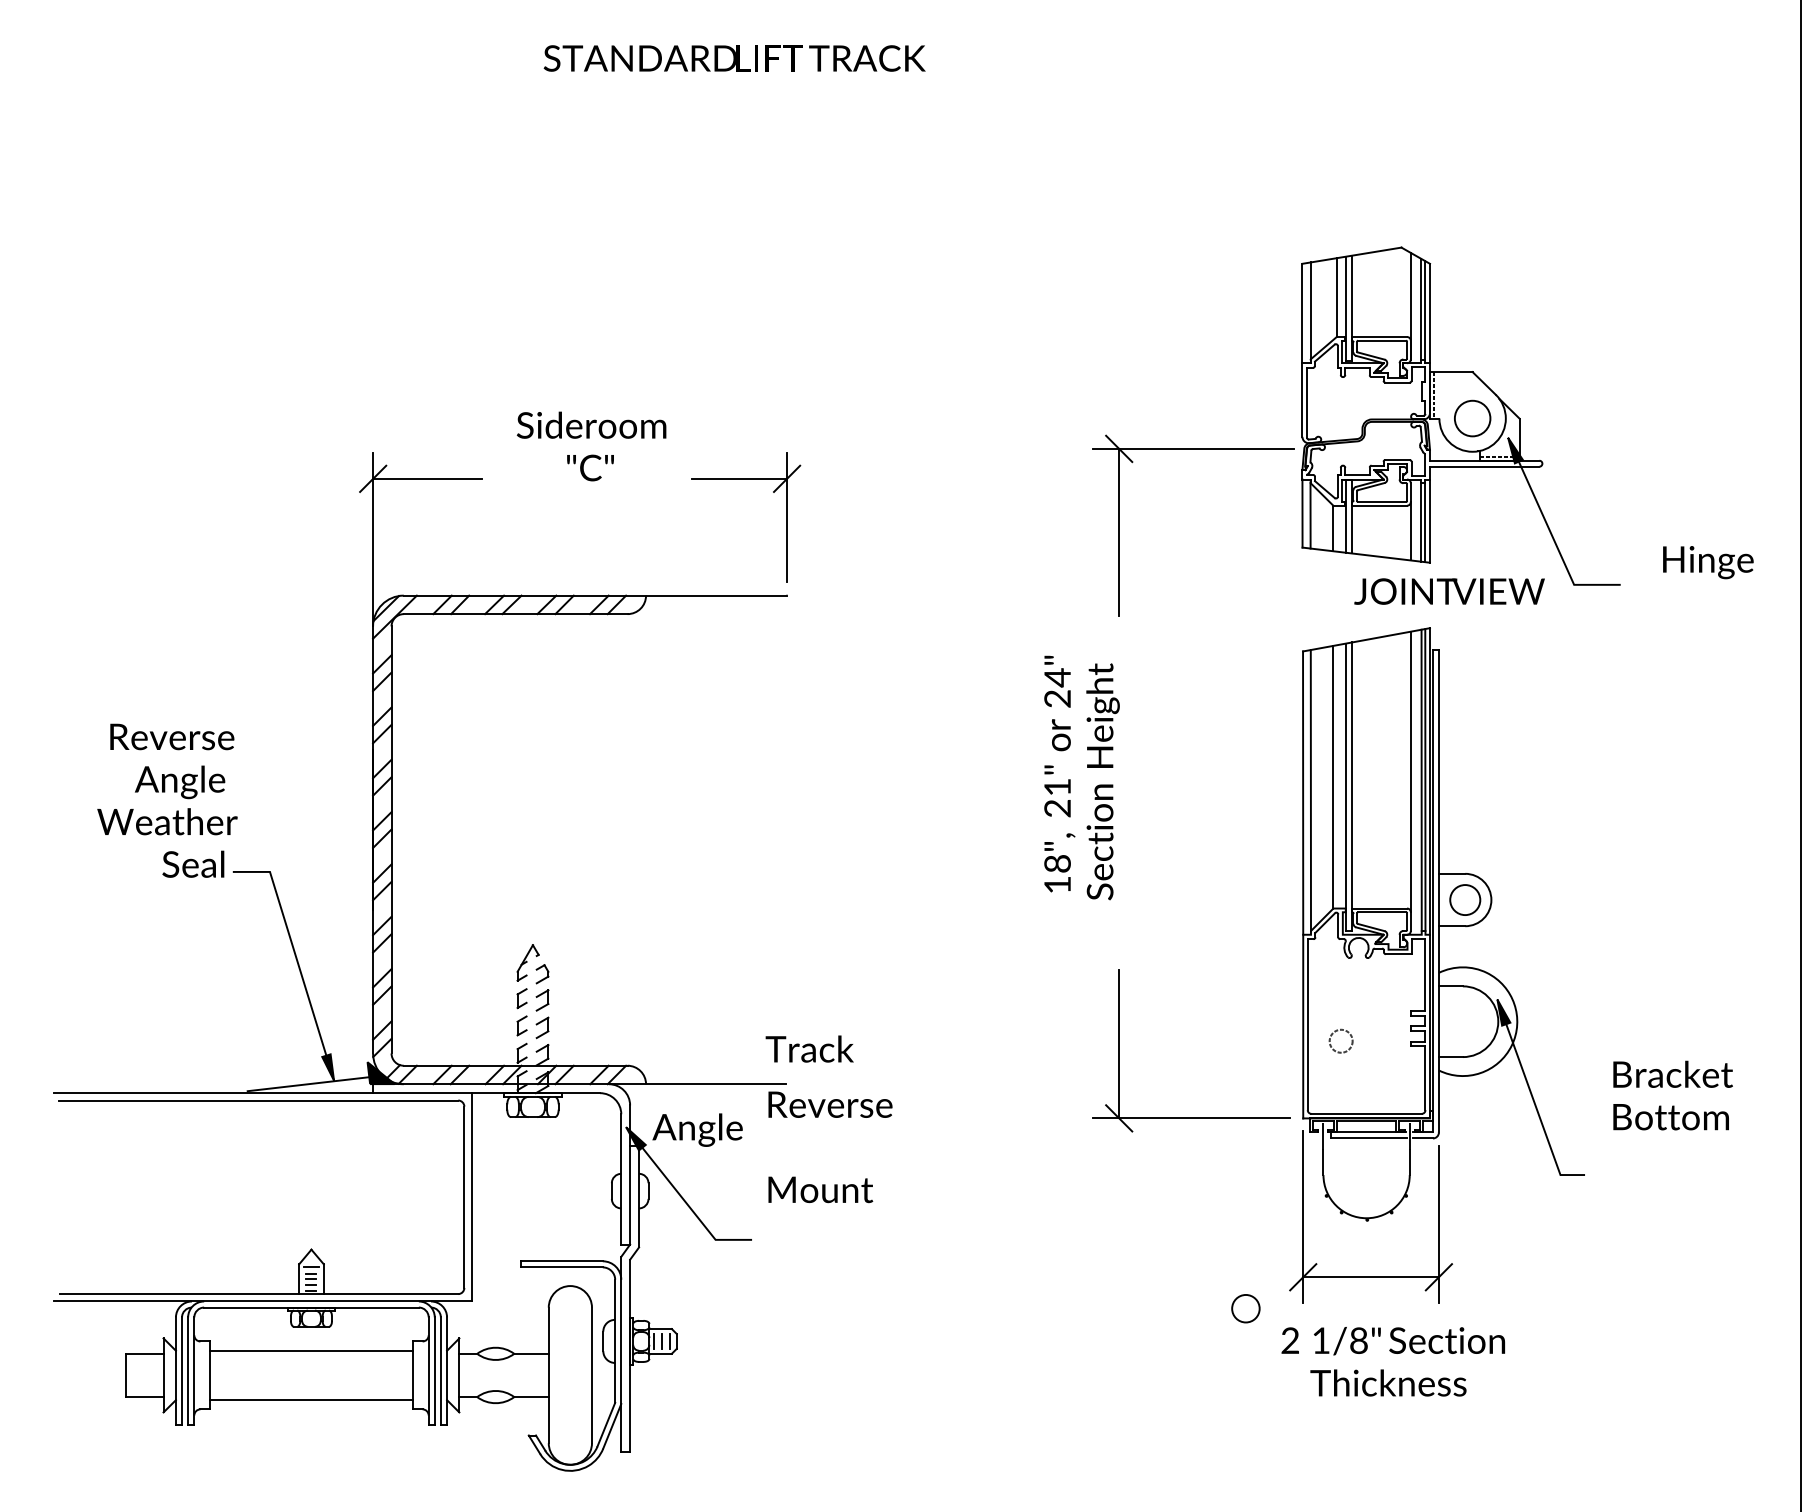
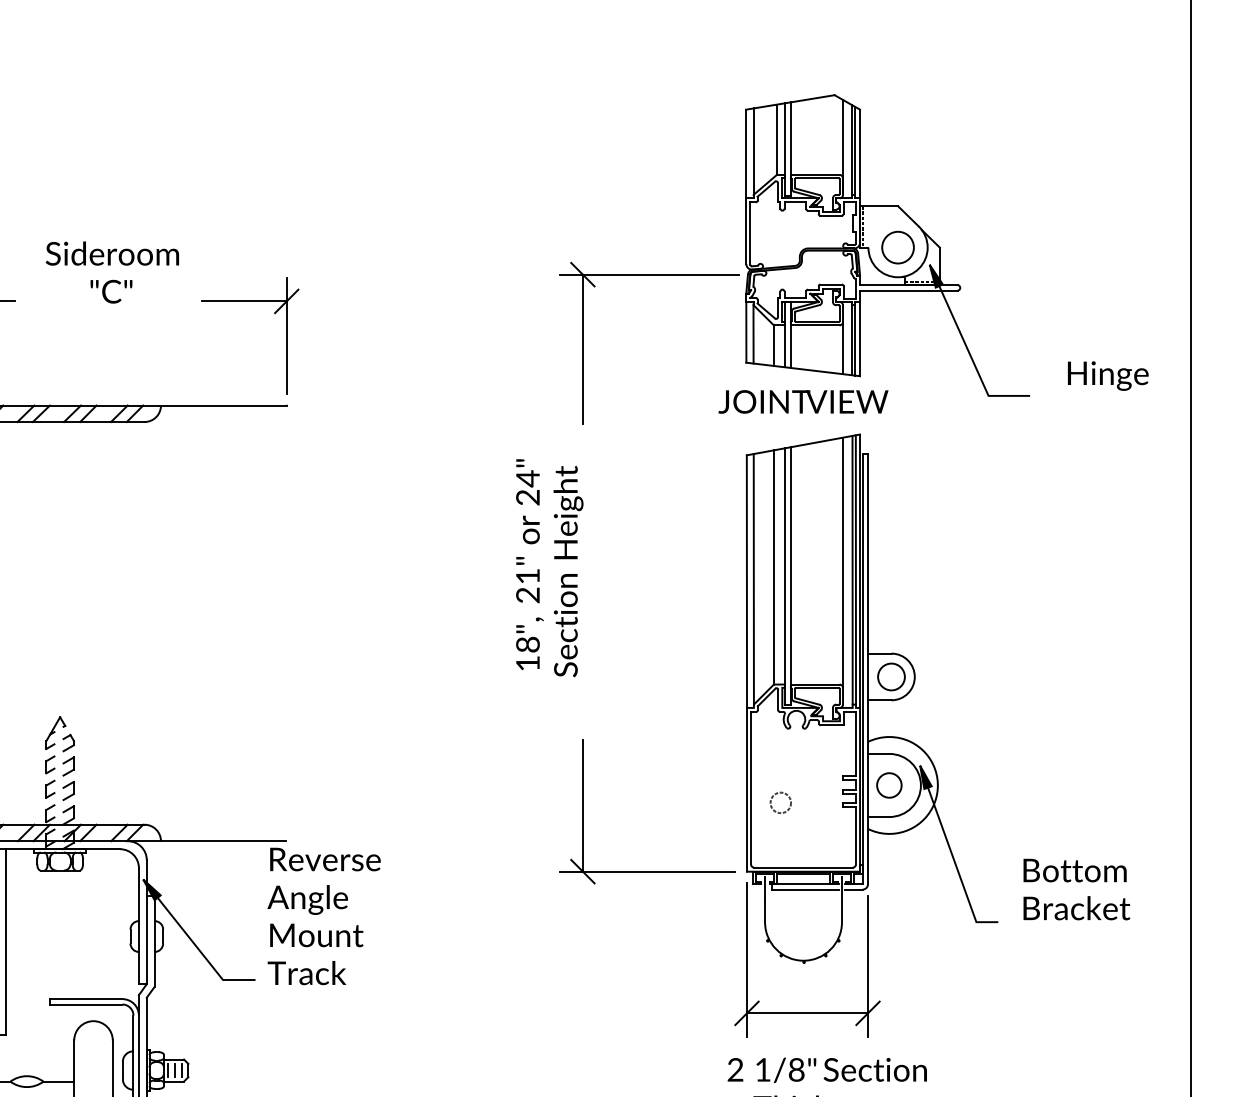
text: (1449, 591) -> (803, 401), moved
text: (809, 1048) -> (306, 972), moved
text: (1672, 1073) -> (1076, 907), moved
text: (697, 1129) -> (307, 899), moved
circle: (1245, 1308) -> (889, 785), moved

